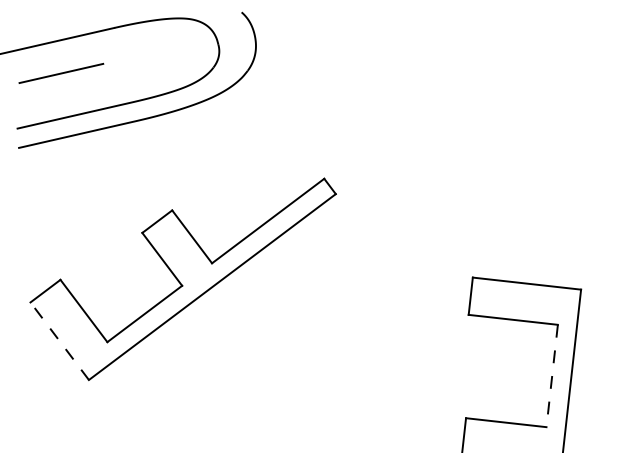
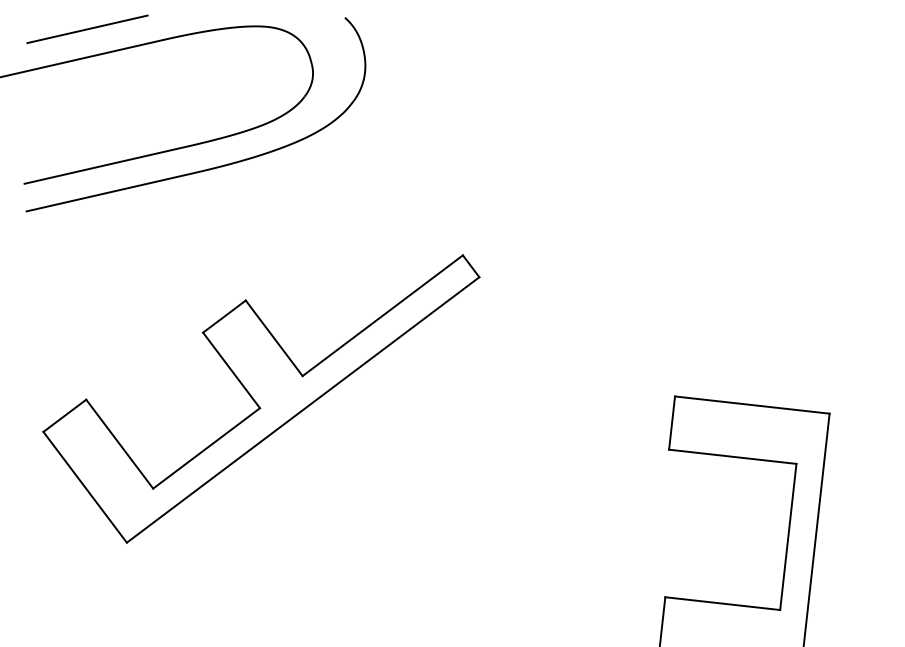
line: (61, 72) -> (87, 27), moved
line: (59, 341) -> (84, 487), dashed -> solid
line: (552, 376) -> (788, 537), dashed -> solid

